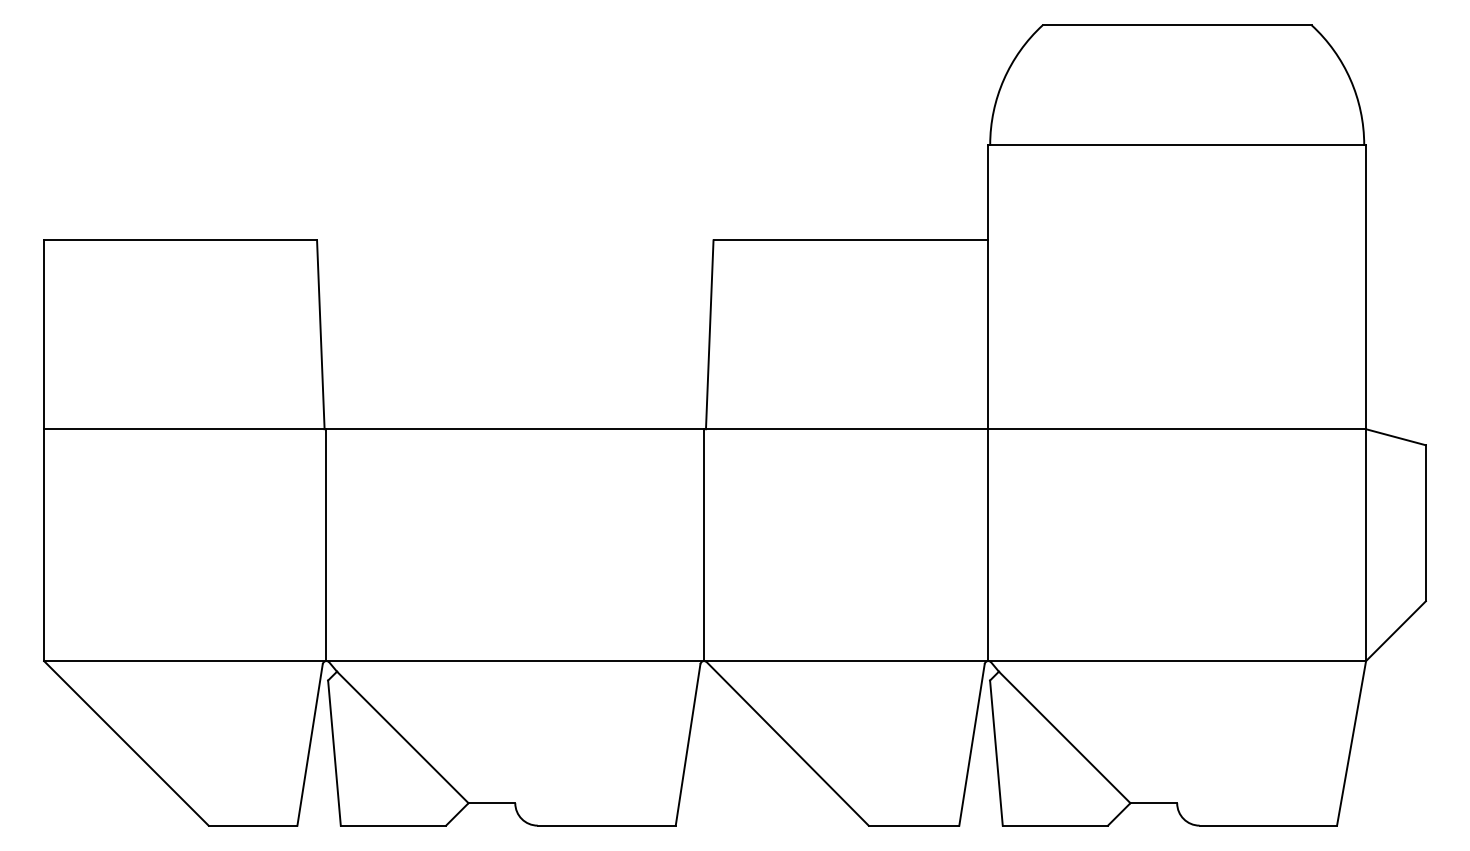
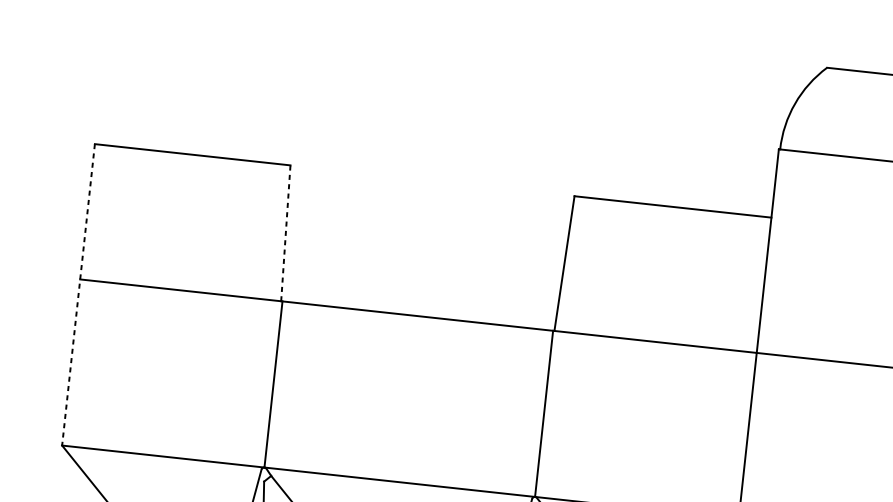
line: (320, 334) -> (285, 233), solid -> dashed
line: (44, 451) -> (78, 295), solid -> dashed

